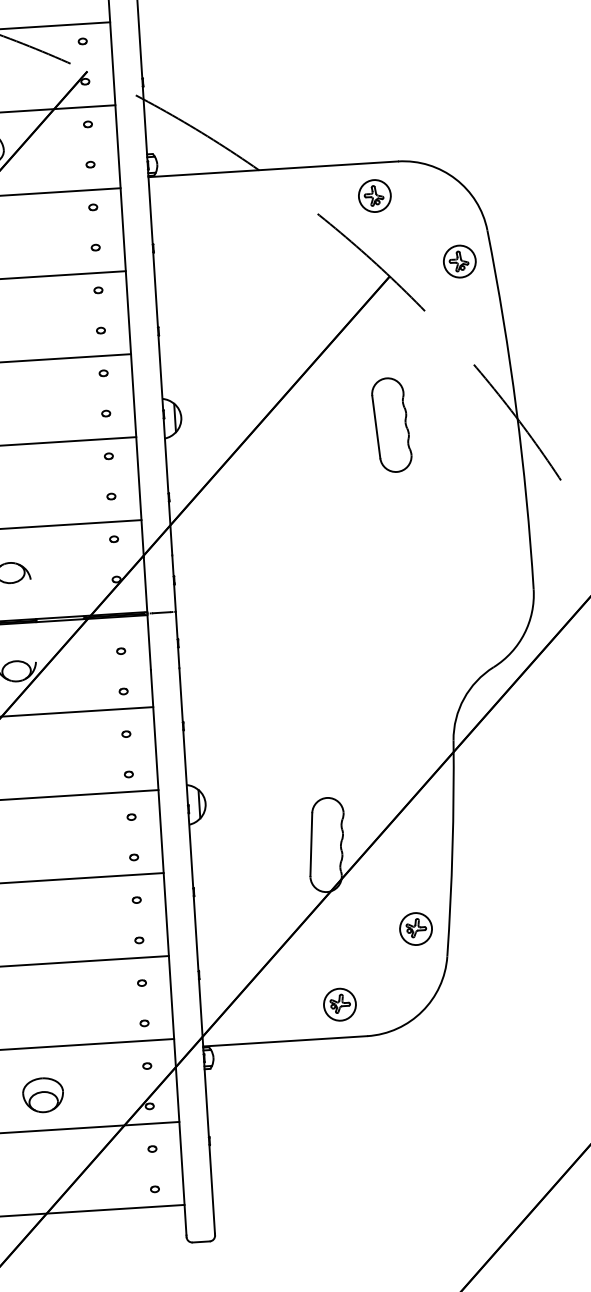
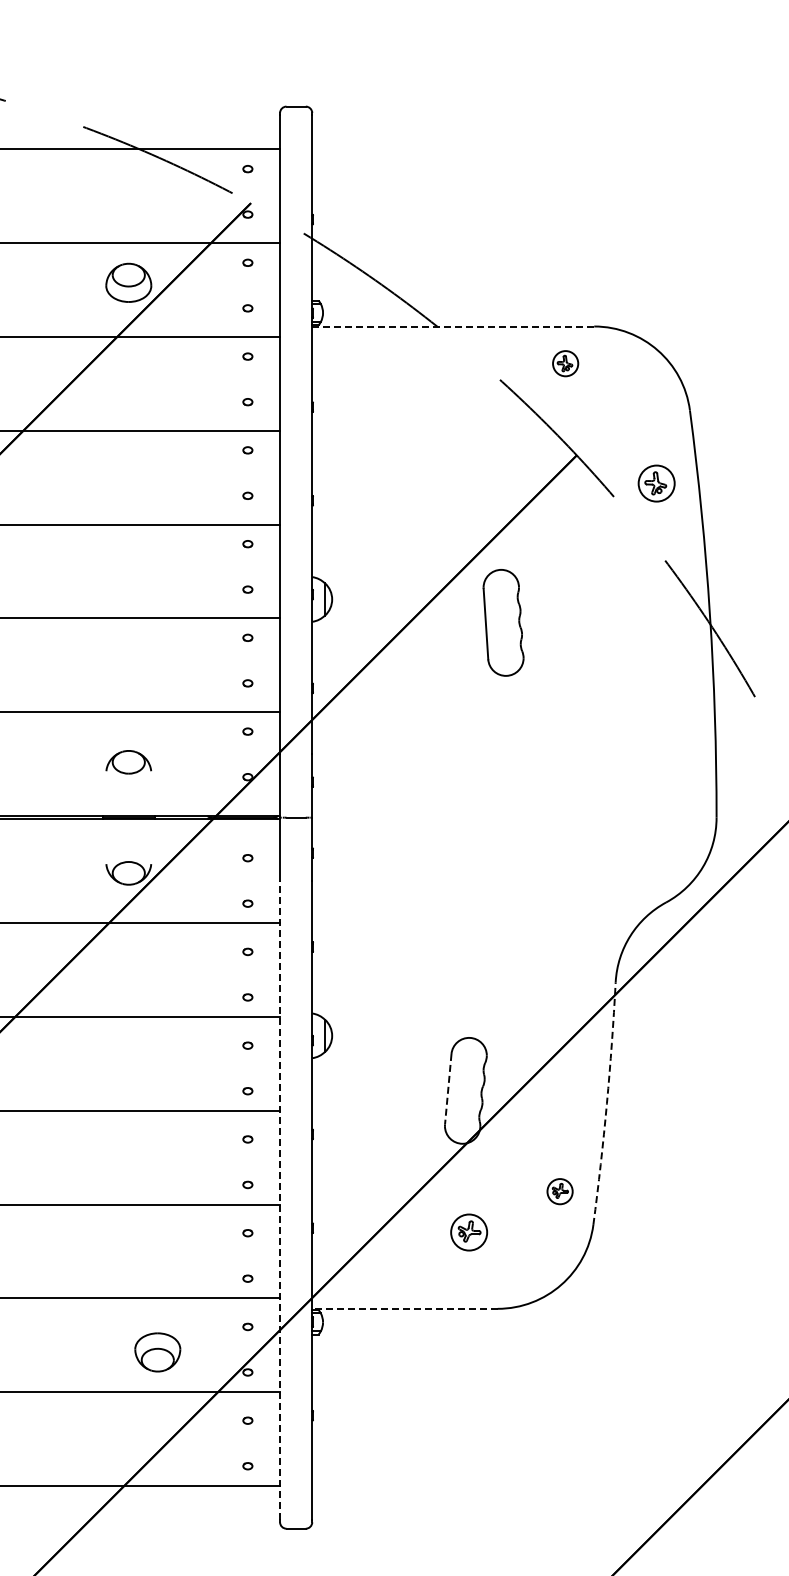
line: (273, 169) -> (453, 326), solid -> dashed
part: (374, 195) -> (565, 363), size x0.7
part: (459, 261) -> (656, 483), moved
part: (391, 424) -> (503, 622), moved
line: (311, 844) -> (448, 1089), solid -> dashed
arc: (452, 848) -> (606, 1103), solid -> dashed
part: (415, 928) -> (559, 1191), size x0.7
line: (169, 952) -> (280, 1200), solid -> dashed
part: (340, 1004) -> (469, 1232), moved
line: (284, 1041) -> (404, 1308), solid -> dashed
part: (43, 1095) -> (157, 1352), moved

